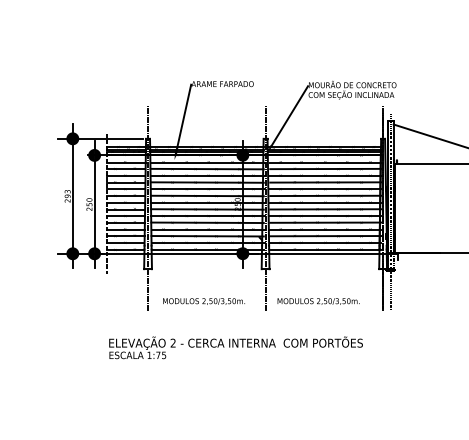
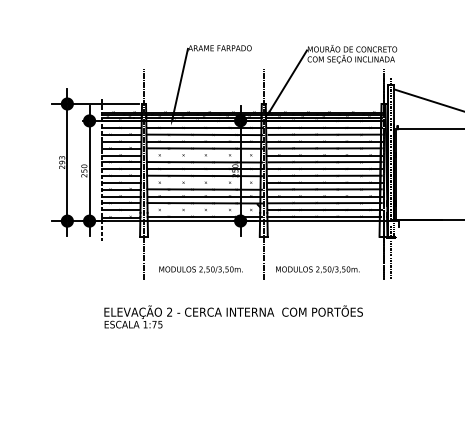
line: (207, 189) -> (204, 155), removed
line: (207, 216) -> (204, 183), removed
line: (207, 243) -> (204, 210), removed

